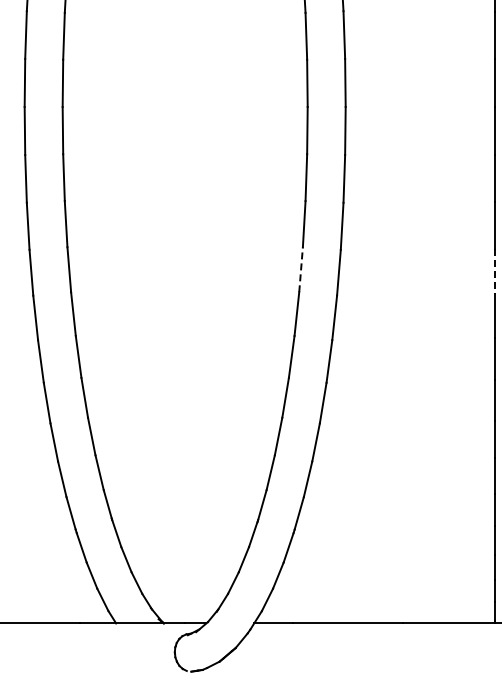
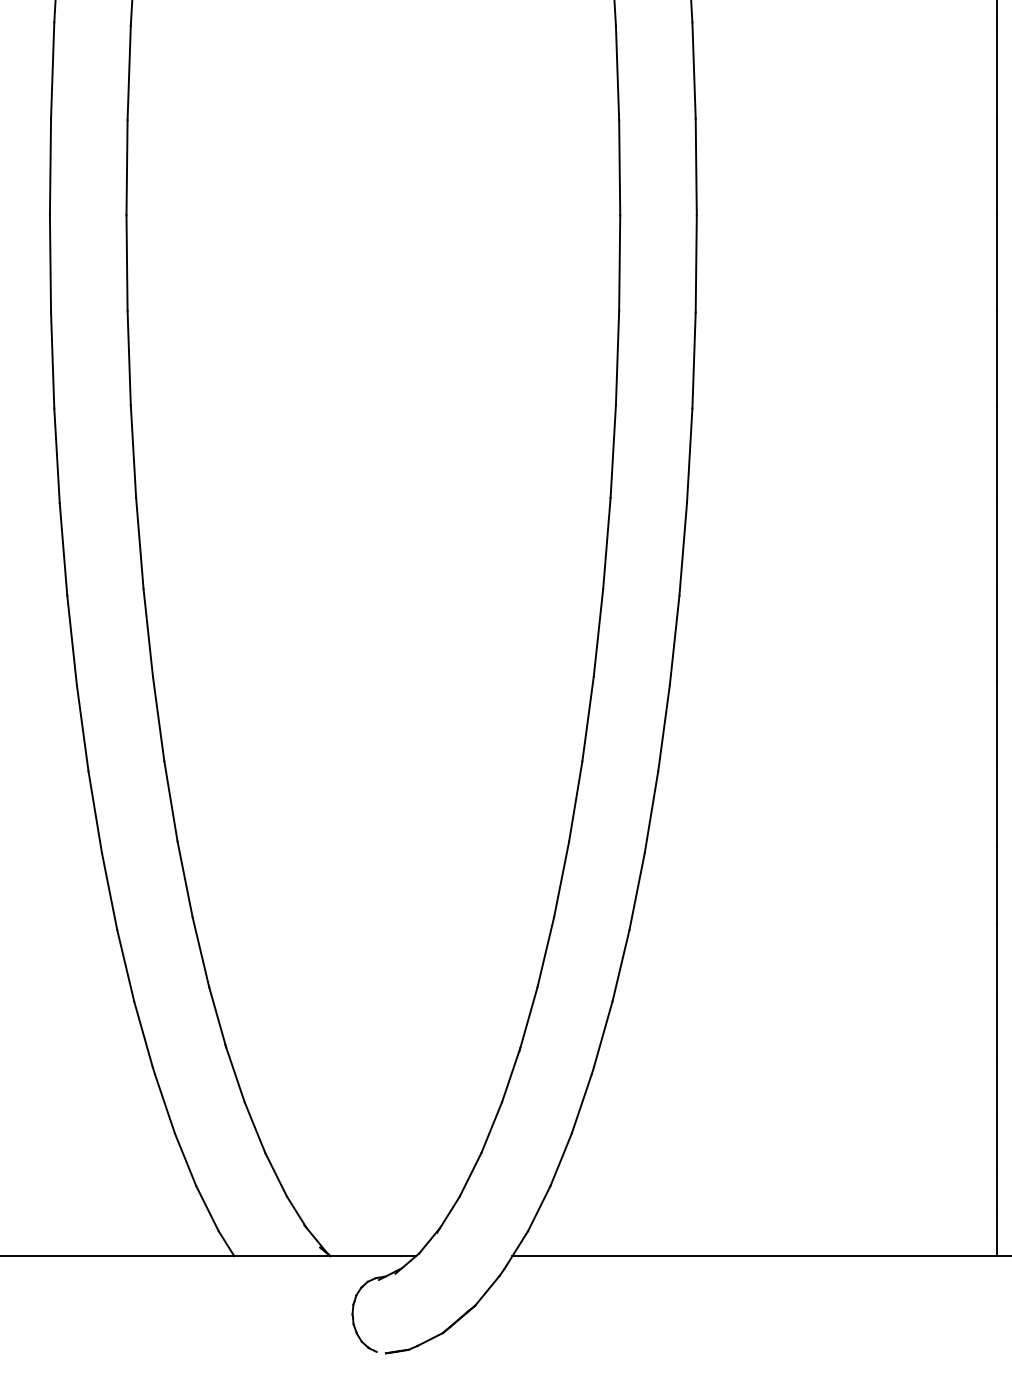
line: (301, 269) -> (607, 542), dashed -> solid
line: (494, 271) -> (996, 546), dashed -> solid

